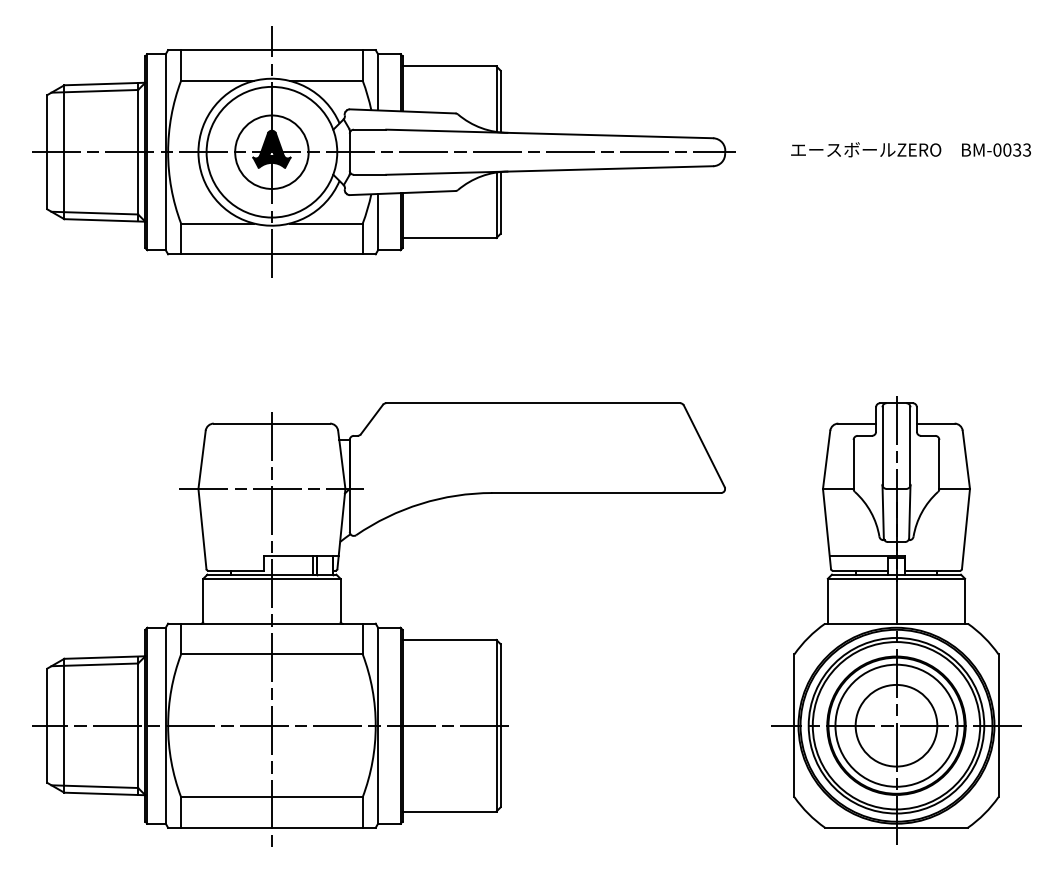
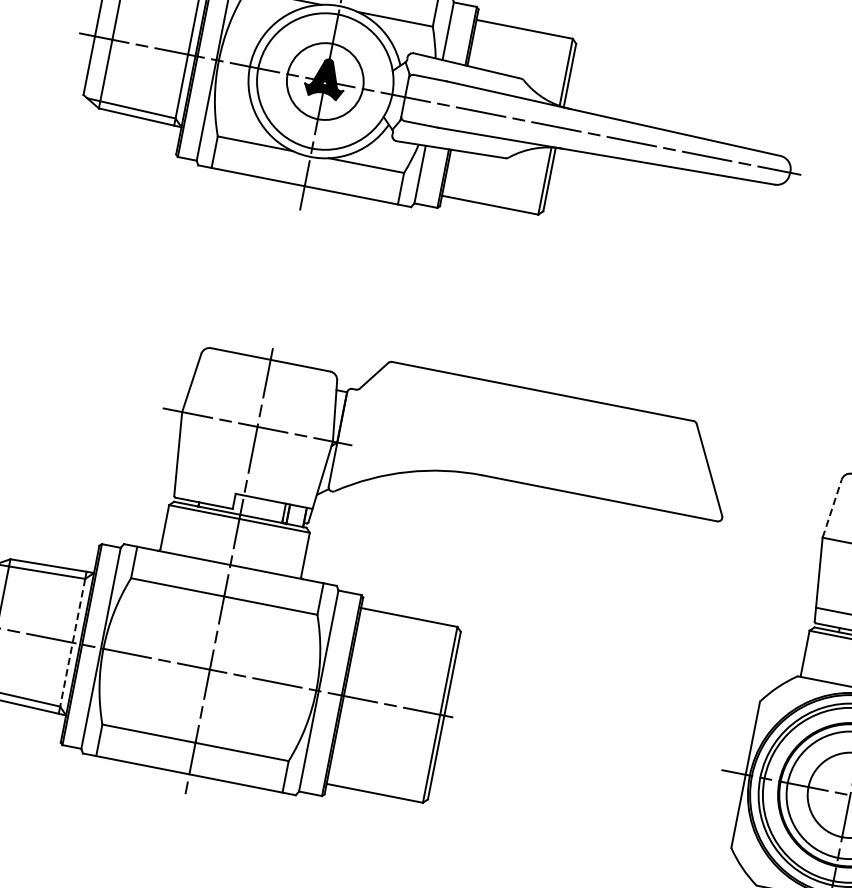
line: (826, 459) -> (832, 508), solid -> dashed
line: (138, 726) -> (72, 643), solid -> dashed

